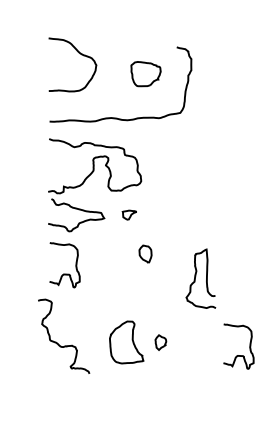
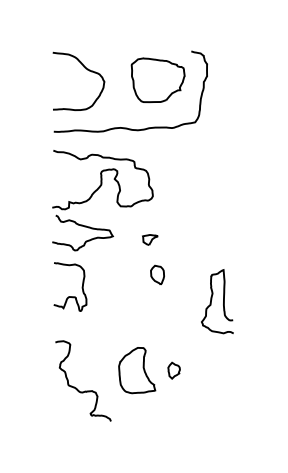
curve: (77, 52) -> (84, 68), moved
part: (145, 74) -> (157, 80), size x1.67
part: (129, 214) -> (150, 239), moved
curve: (57, 342) -> (76, 387), moved
curve: (238, 355) -> (258, 384), removed

